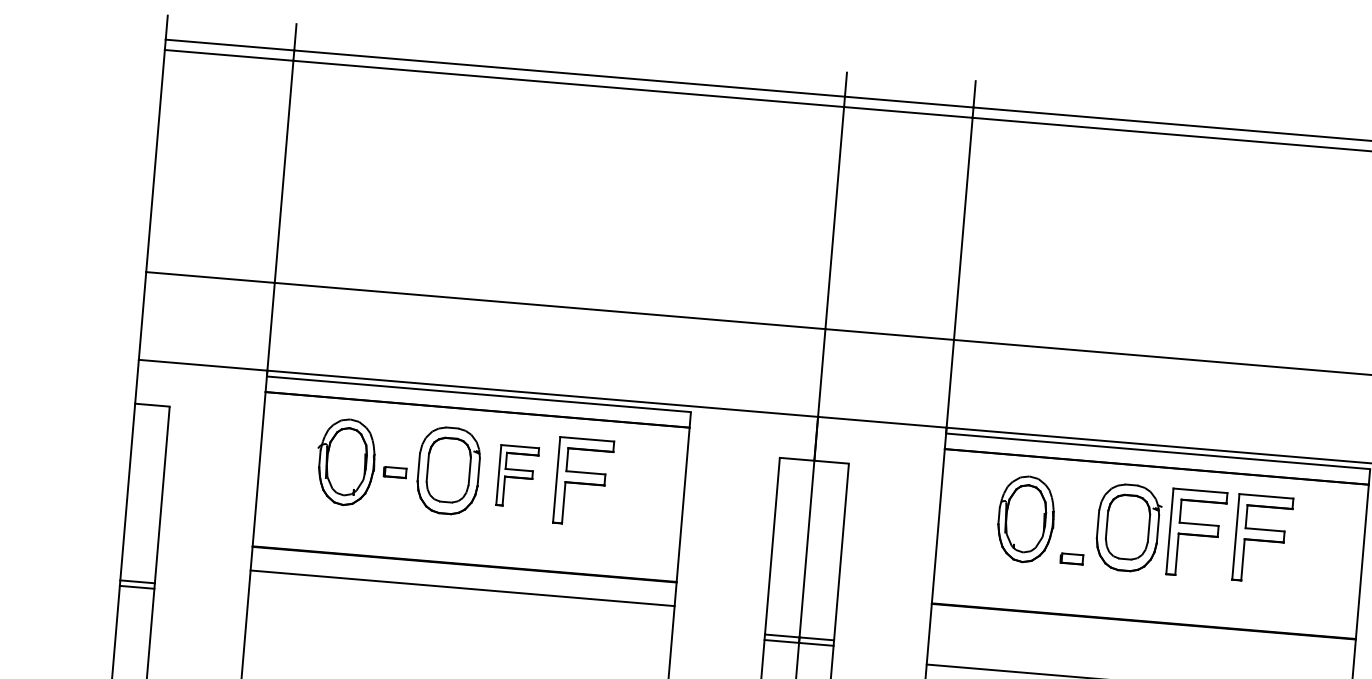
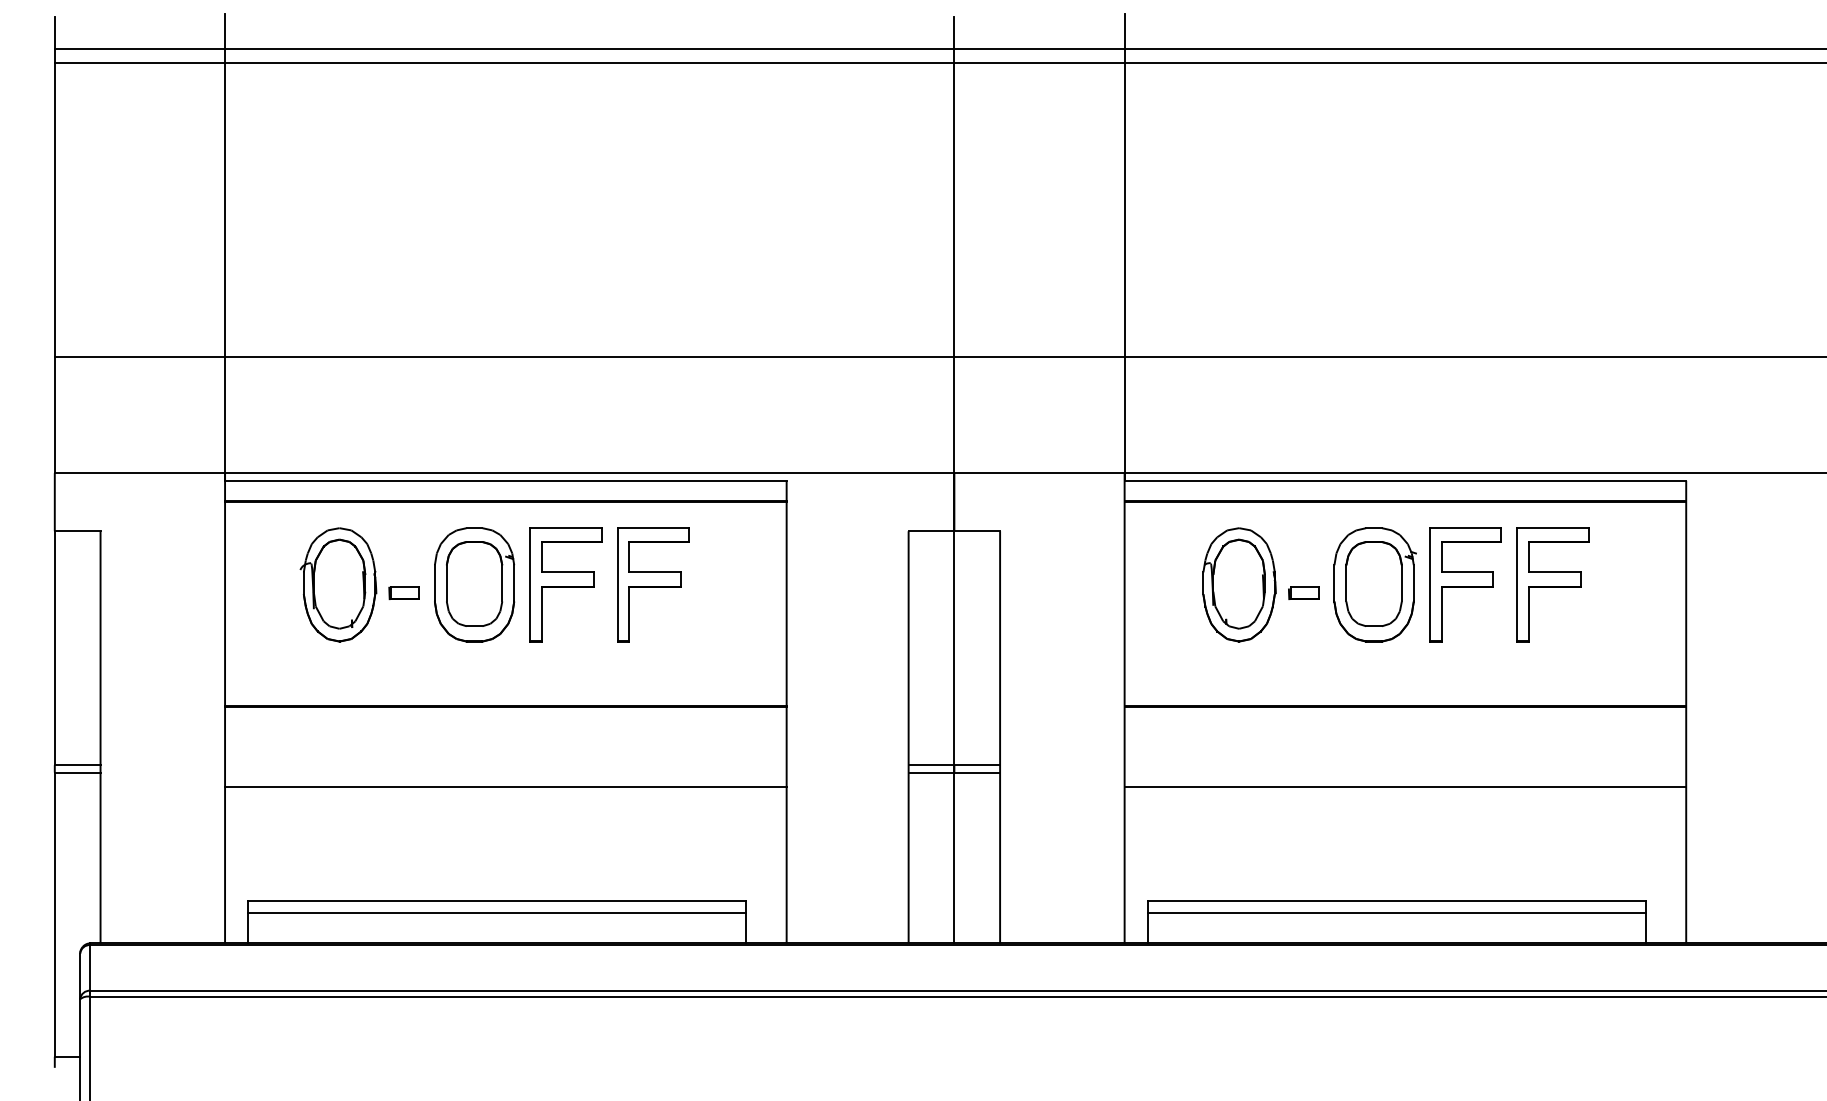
part: (517, 476) -> (565, 584), size x1.43
part: (1071, 558) -> (1303, 592), moved
line: (462, 588) -> (505, 786), moved

